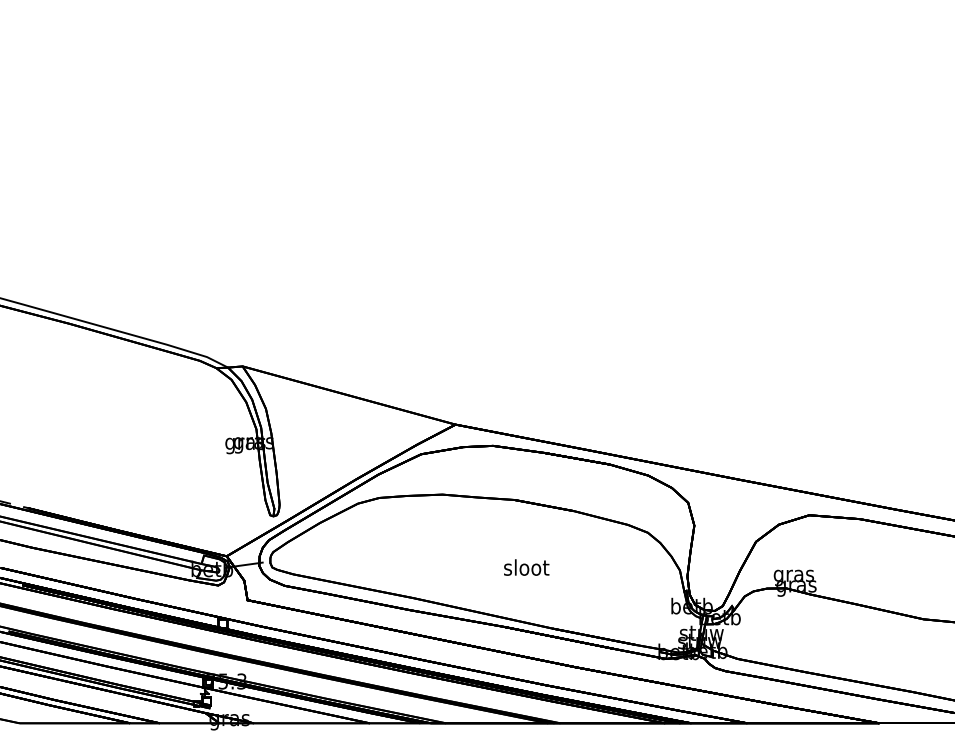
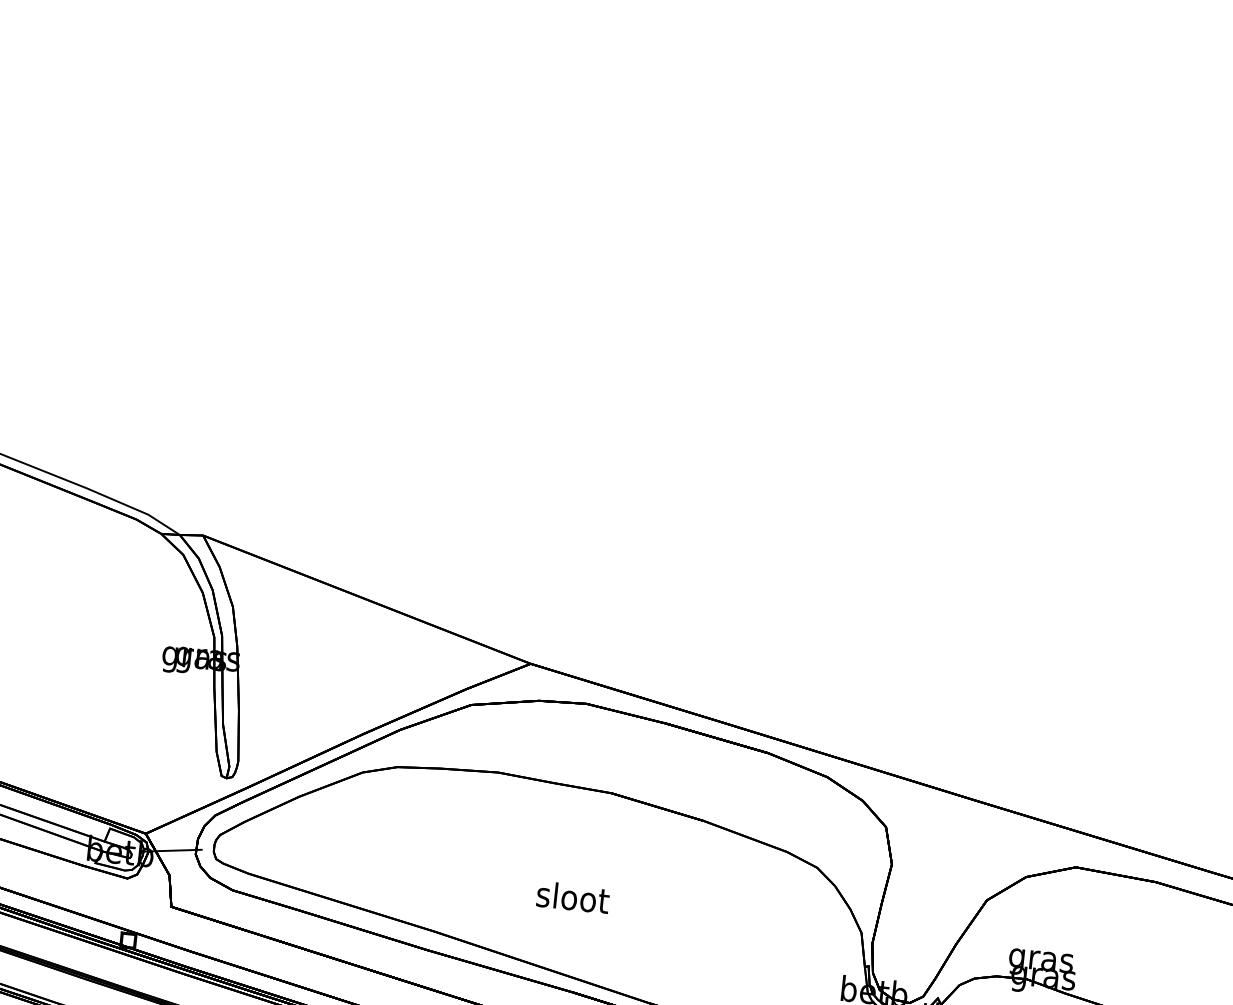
text: (526, 567) -> (572, 897), moved

